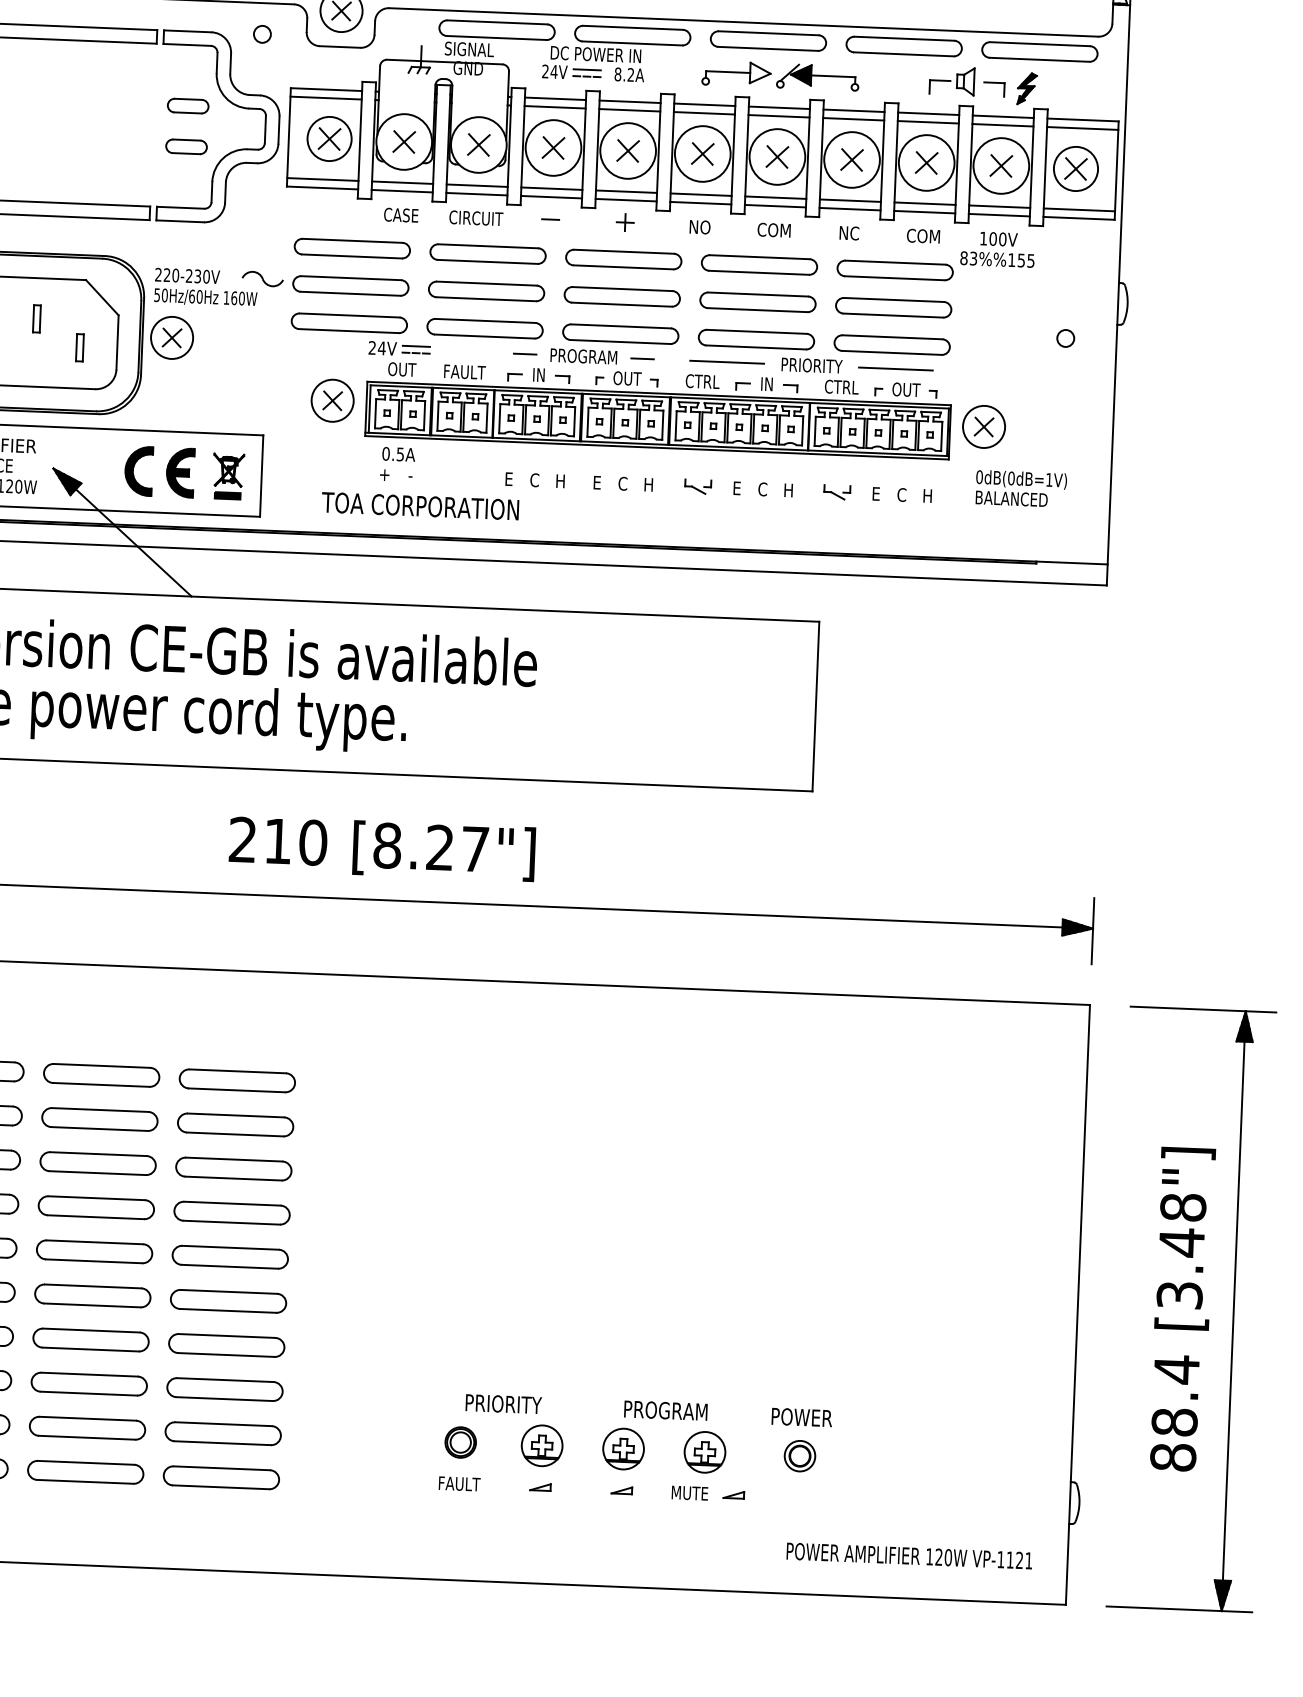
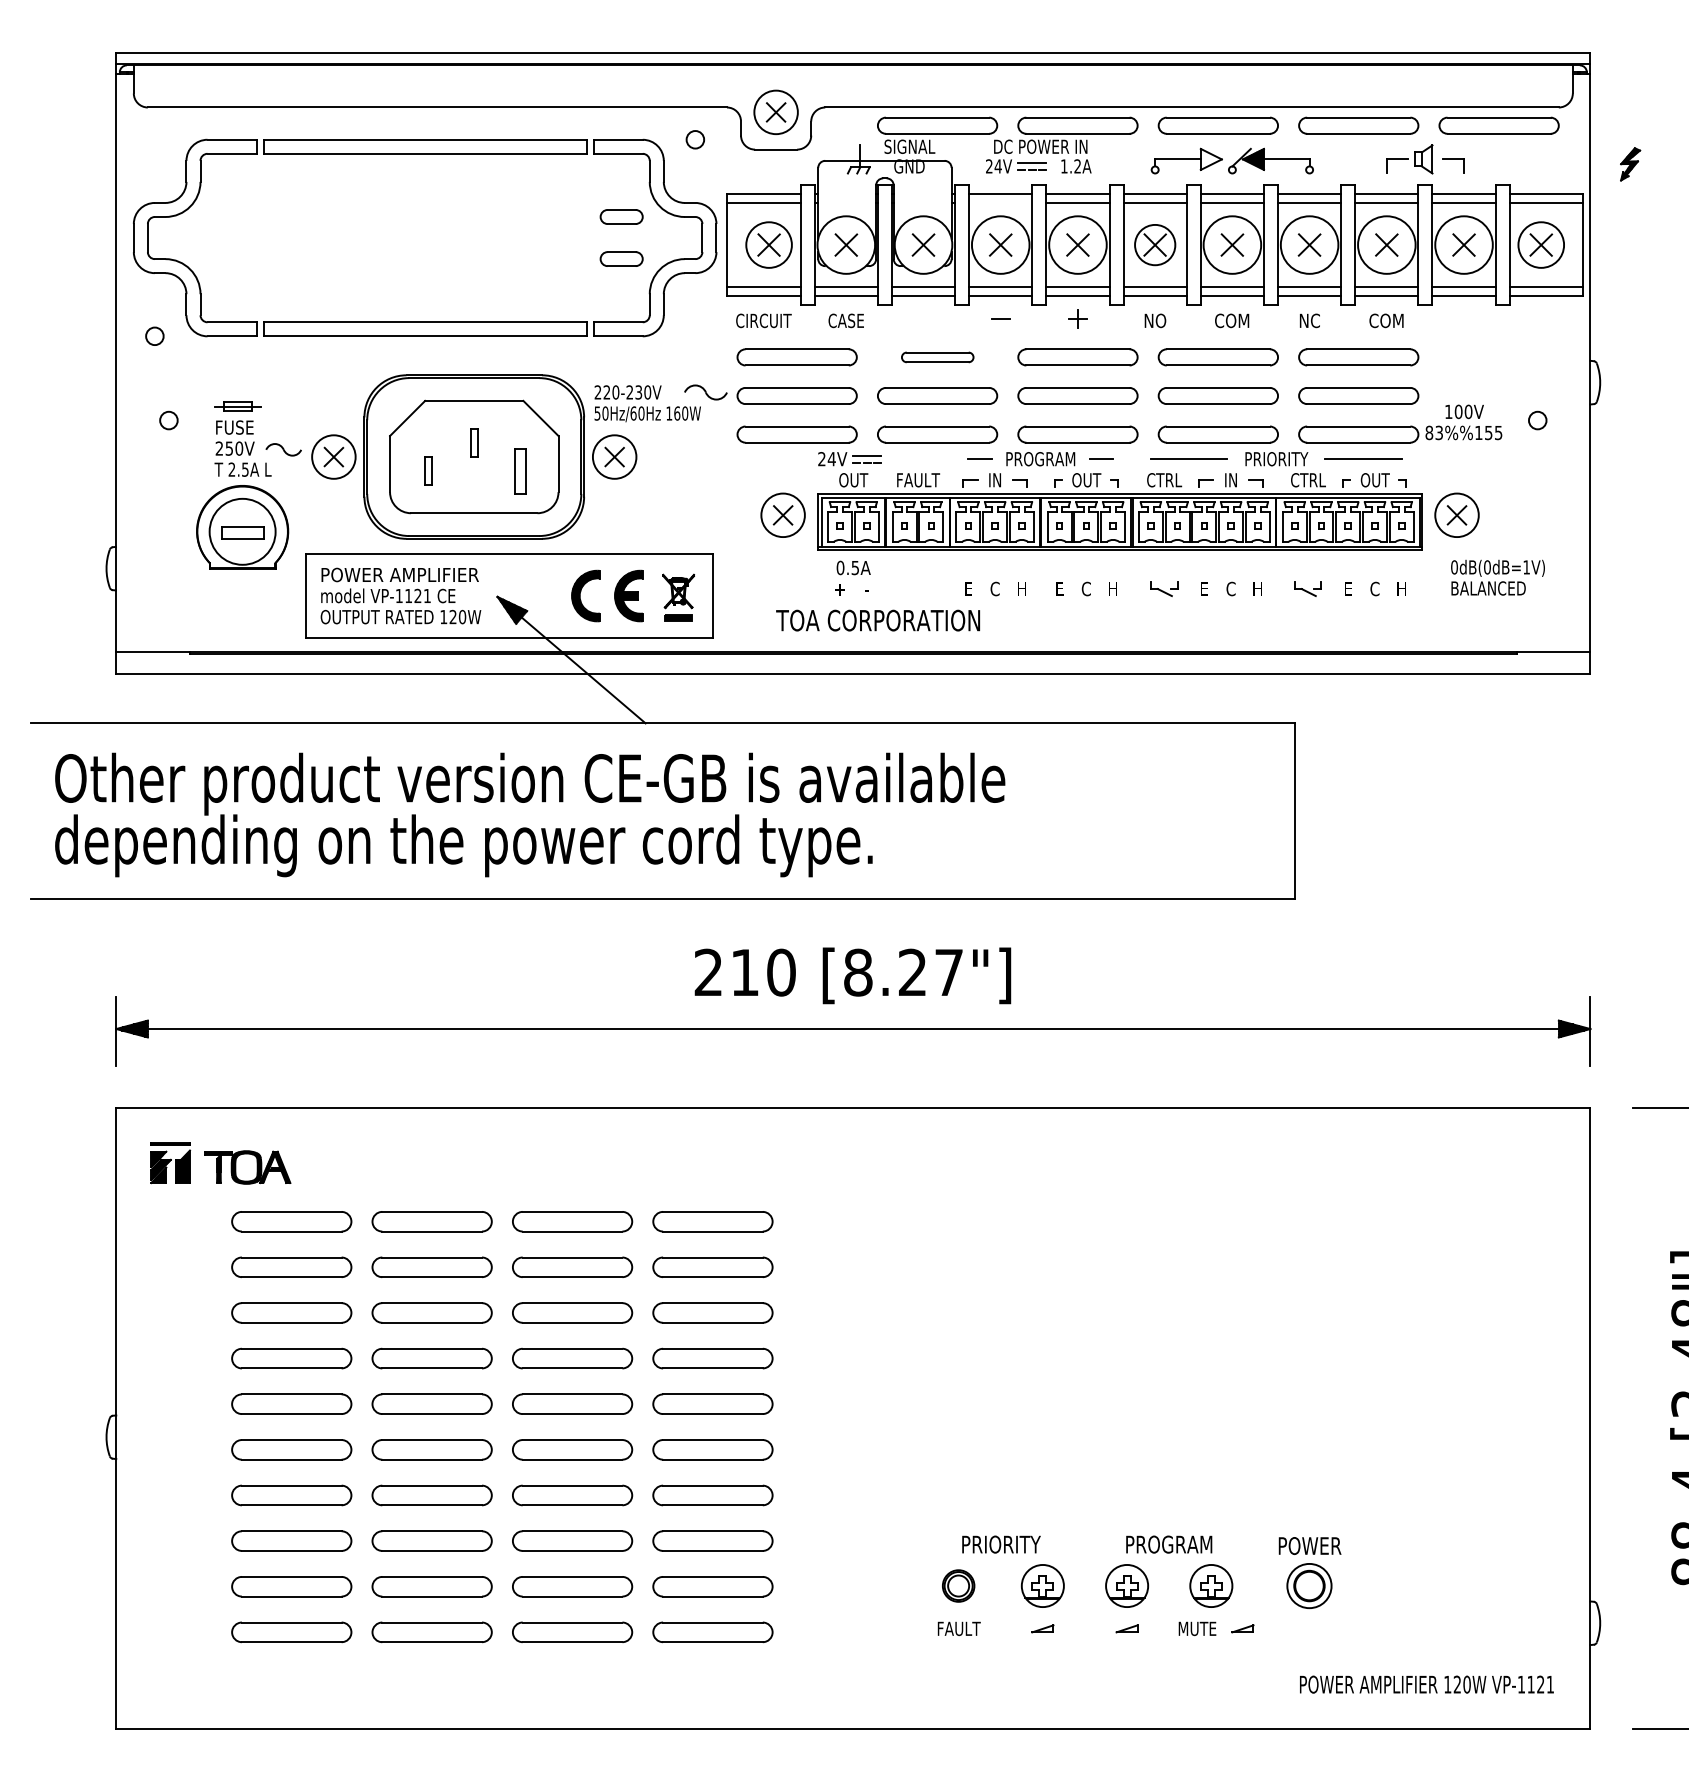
text: (617, 74) -> (1063, 166), 8.2A -> 1.2A
part: (1027, 89) -> (1630, 164), moved
line: (554, 106) -> (1000, 202), removed
circle: (702, 153) -> (1154, 244), size x0.7
text: (475, 217) -> (763, 320), moved
text: (997, 249) -> (1463, 422), moved
part: (488, 254) -> (937, 357), size x0.6
part: (79, 347) -> (519, 470), size x1.6
part: (799, 1455) -> (1309, 1585), size x1.4

